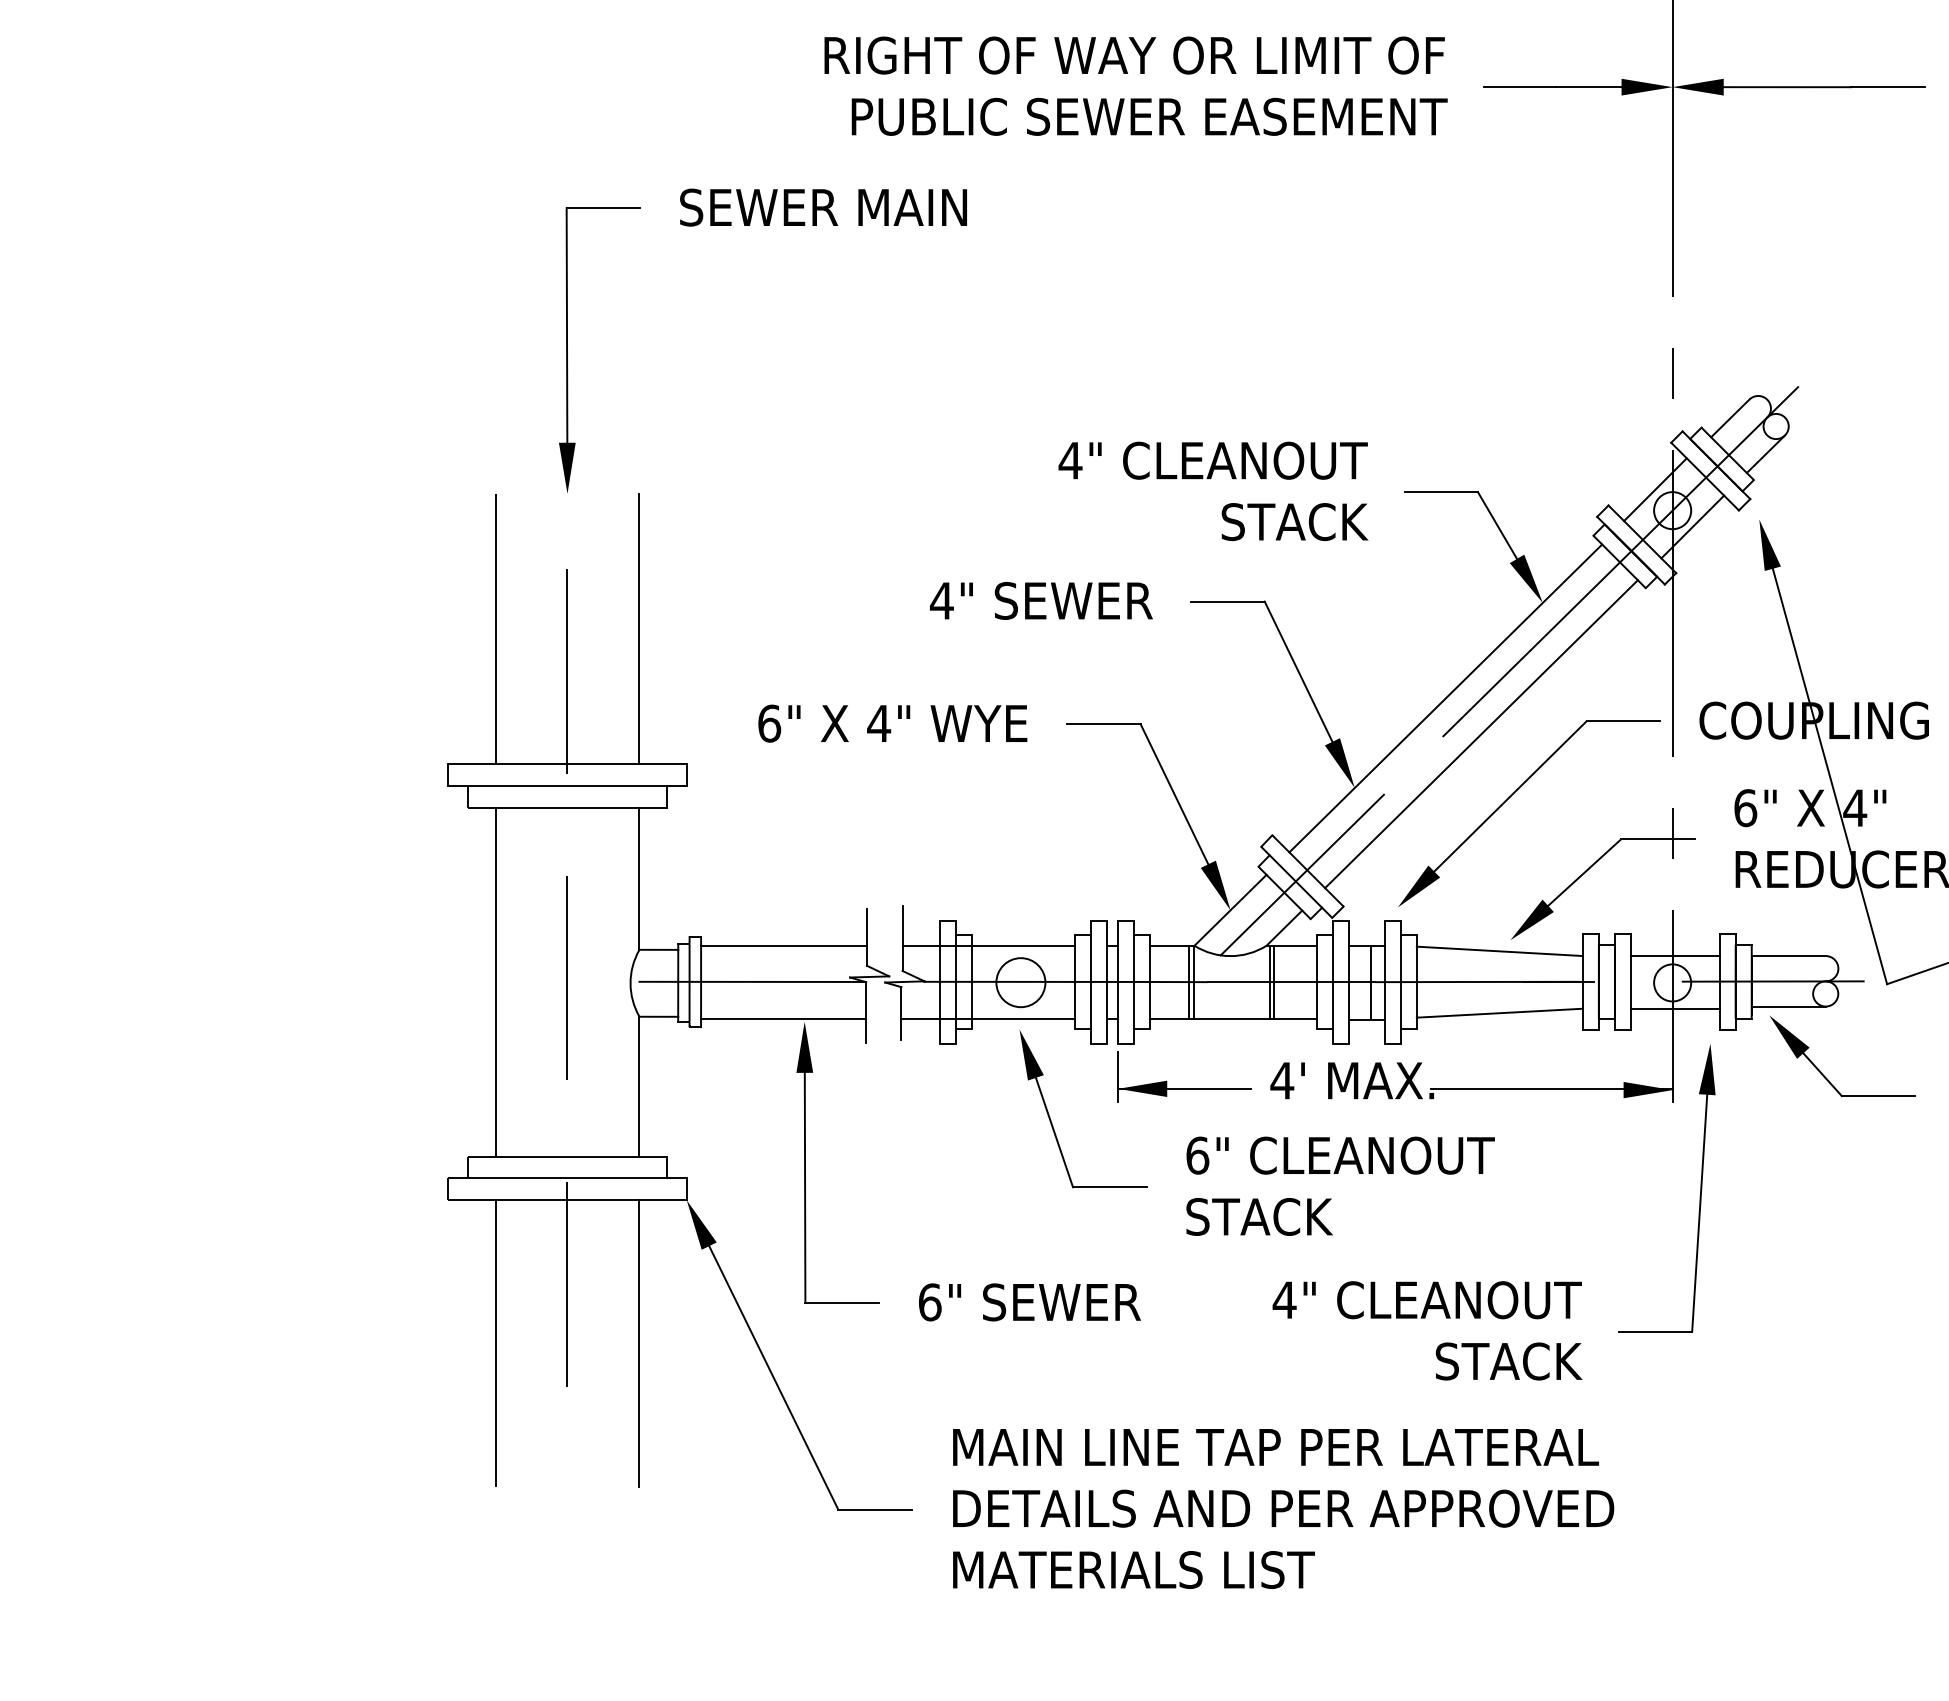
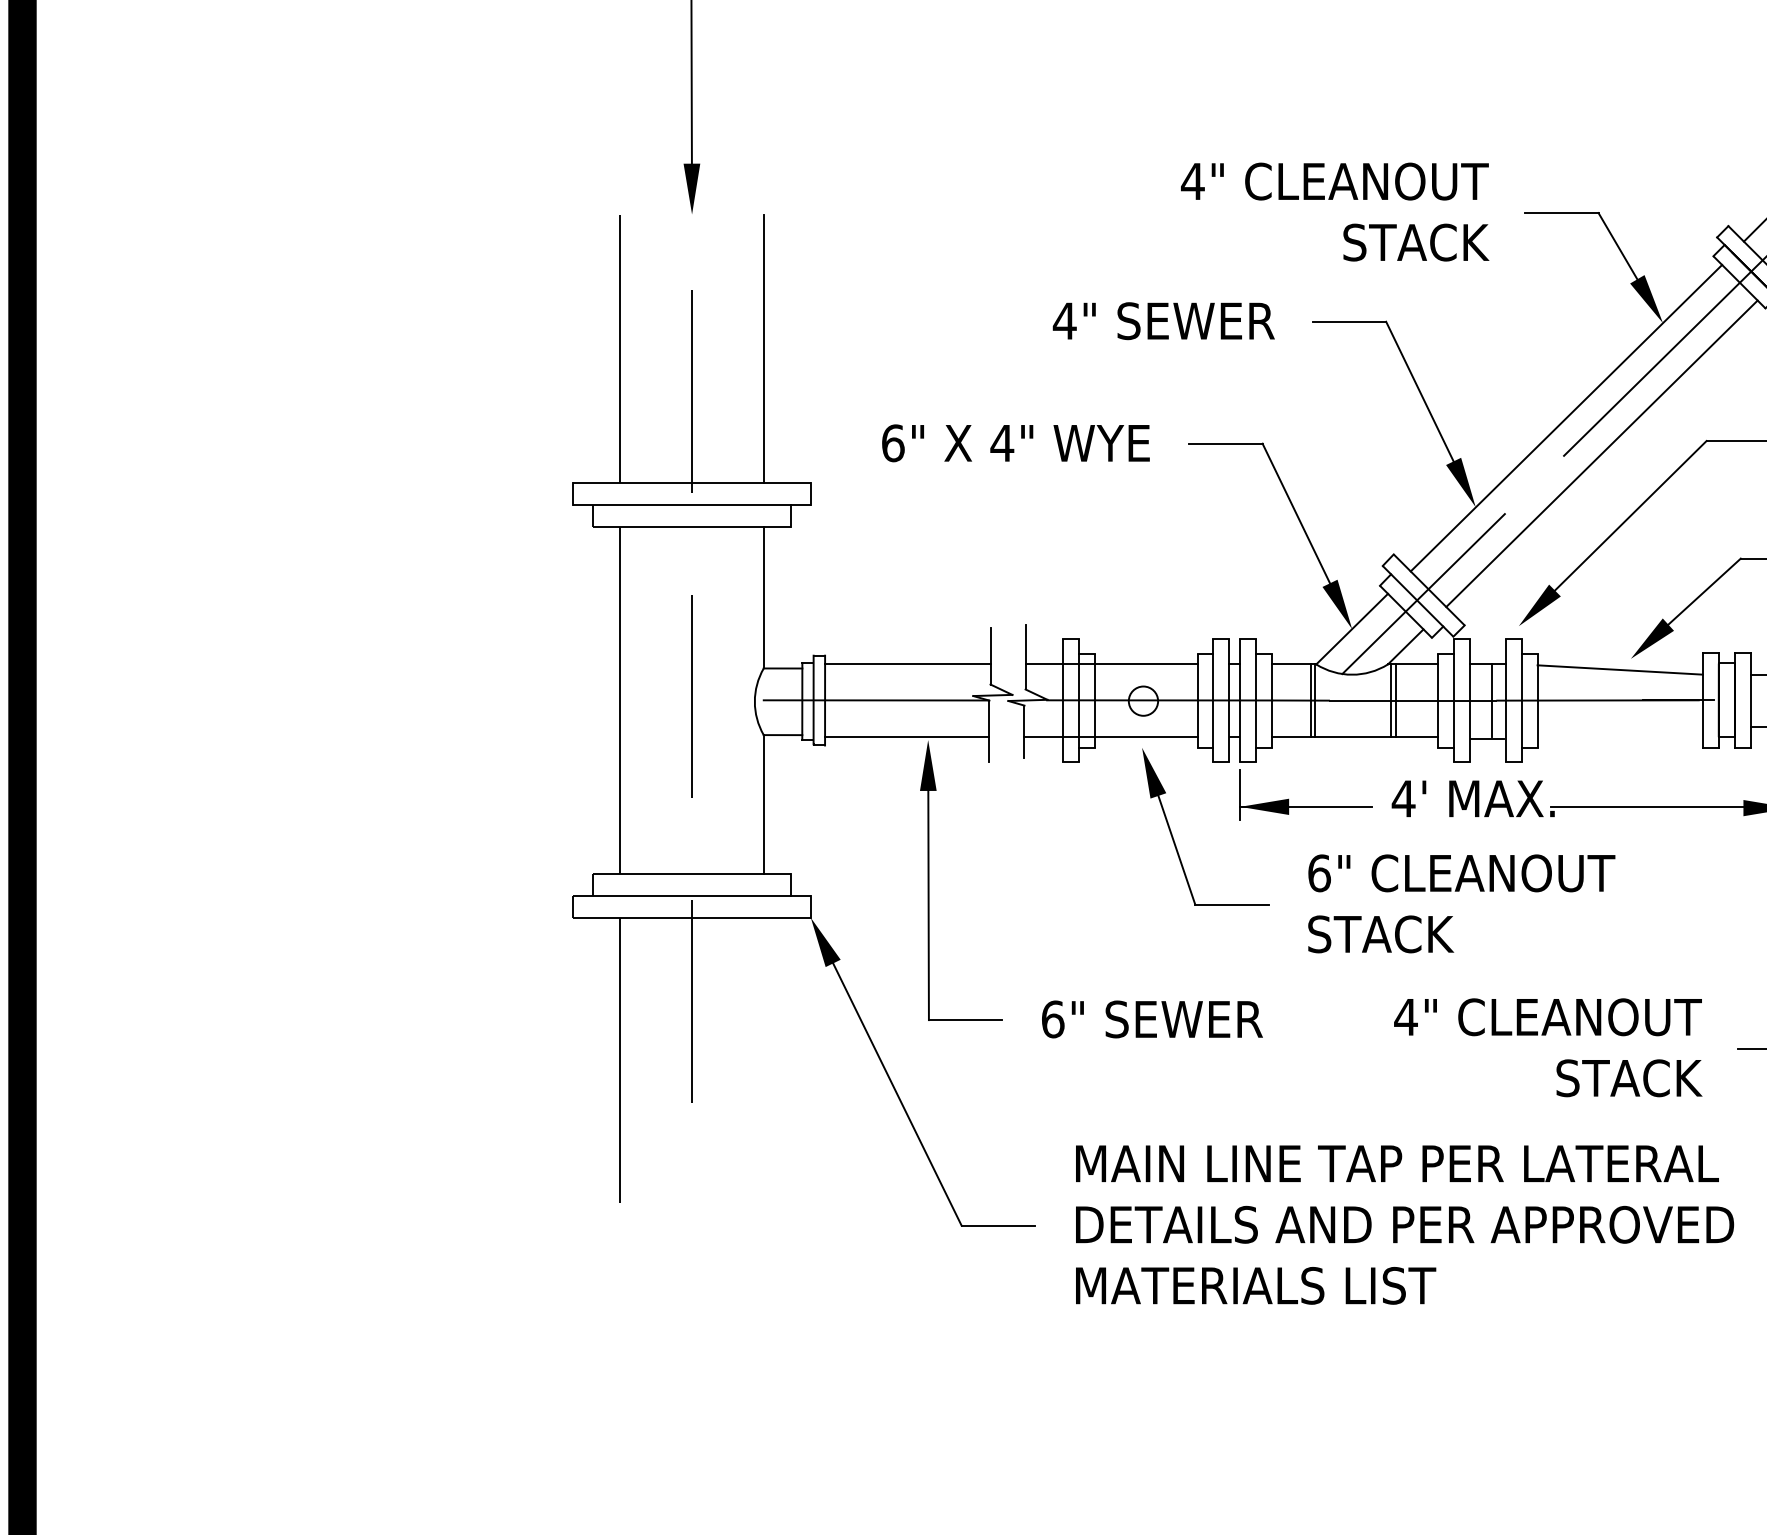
circle: (1020, 982) -> (1143, 700), size x0.6
line: (1499, 1012) -> (1619, 730), removed
line: (639, 1343) -> (763, 1060), removed

